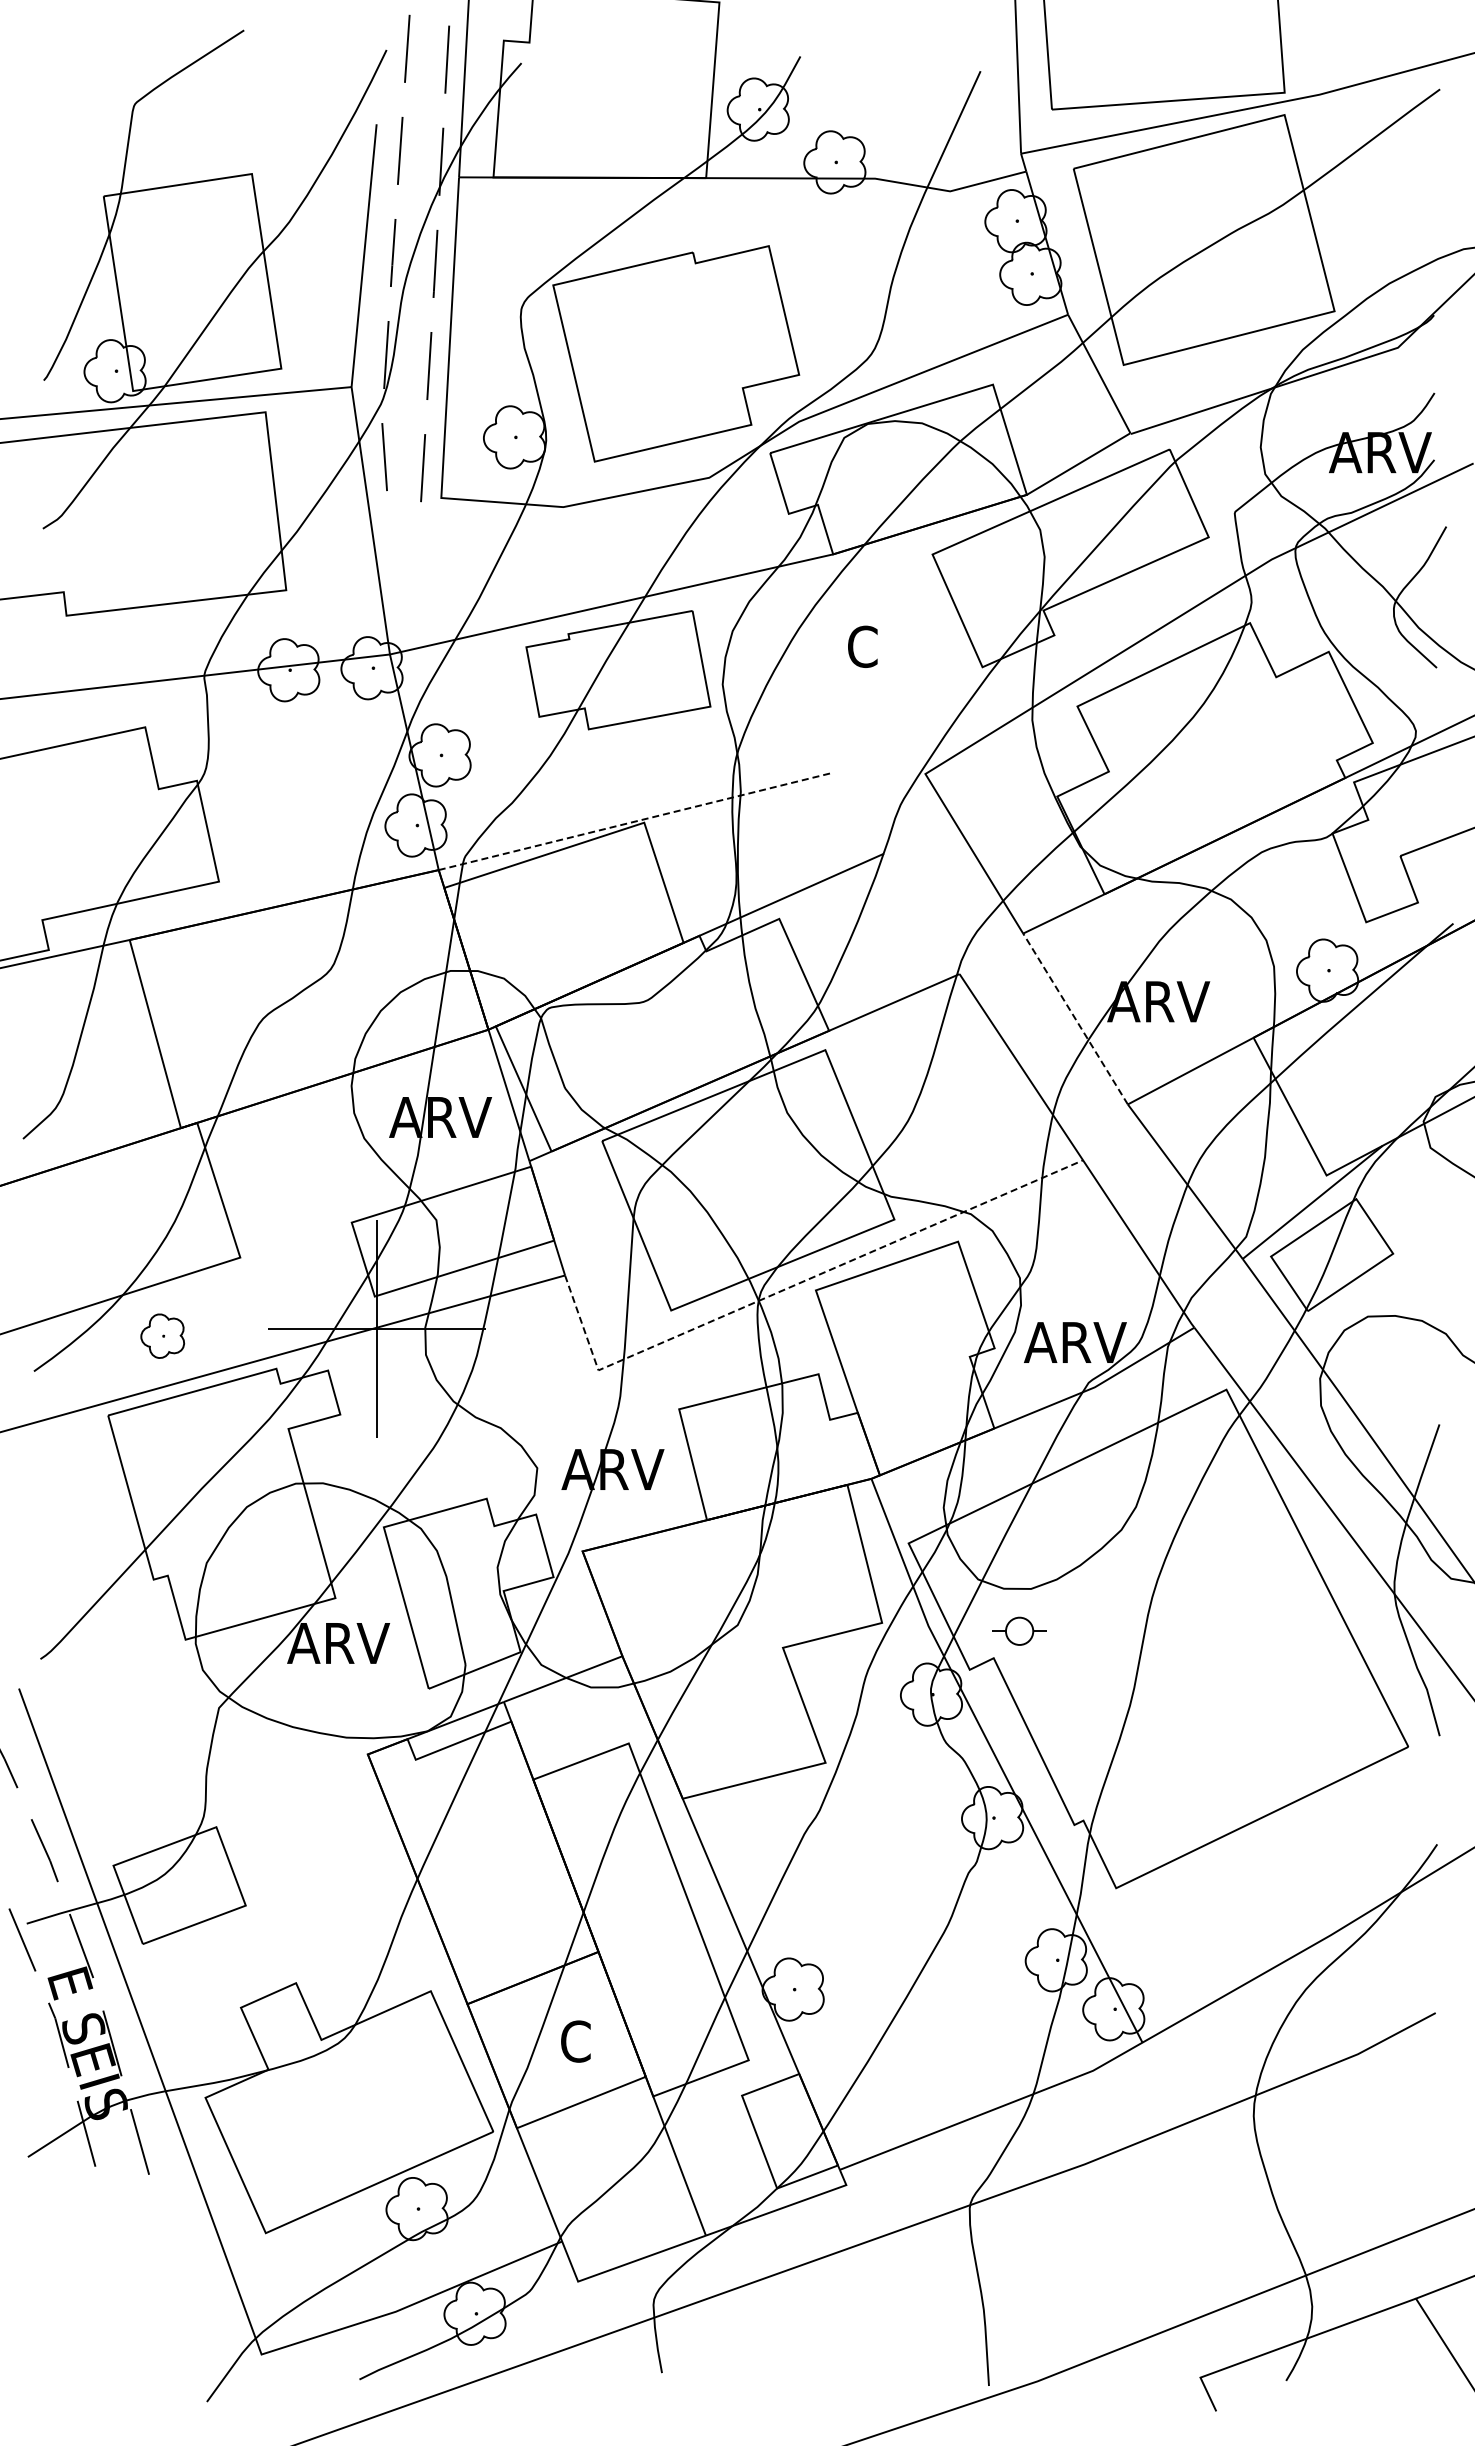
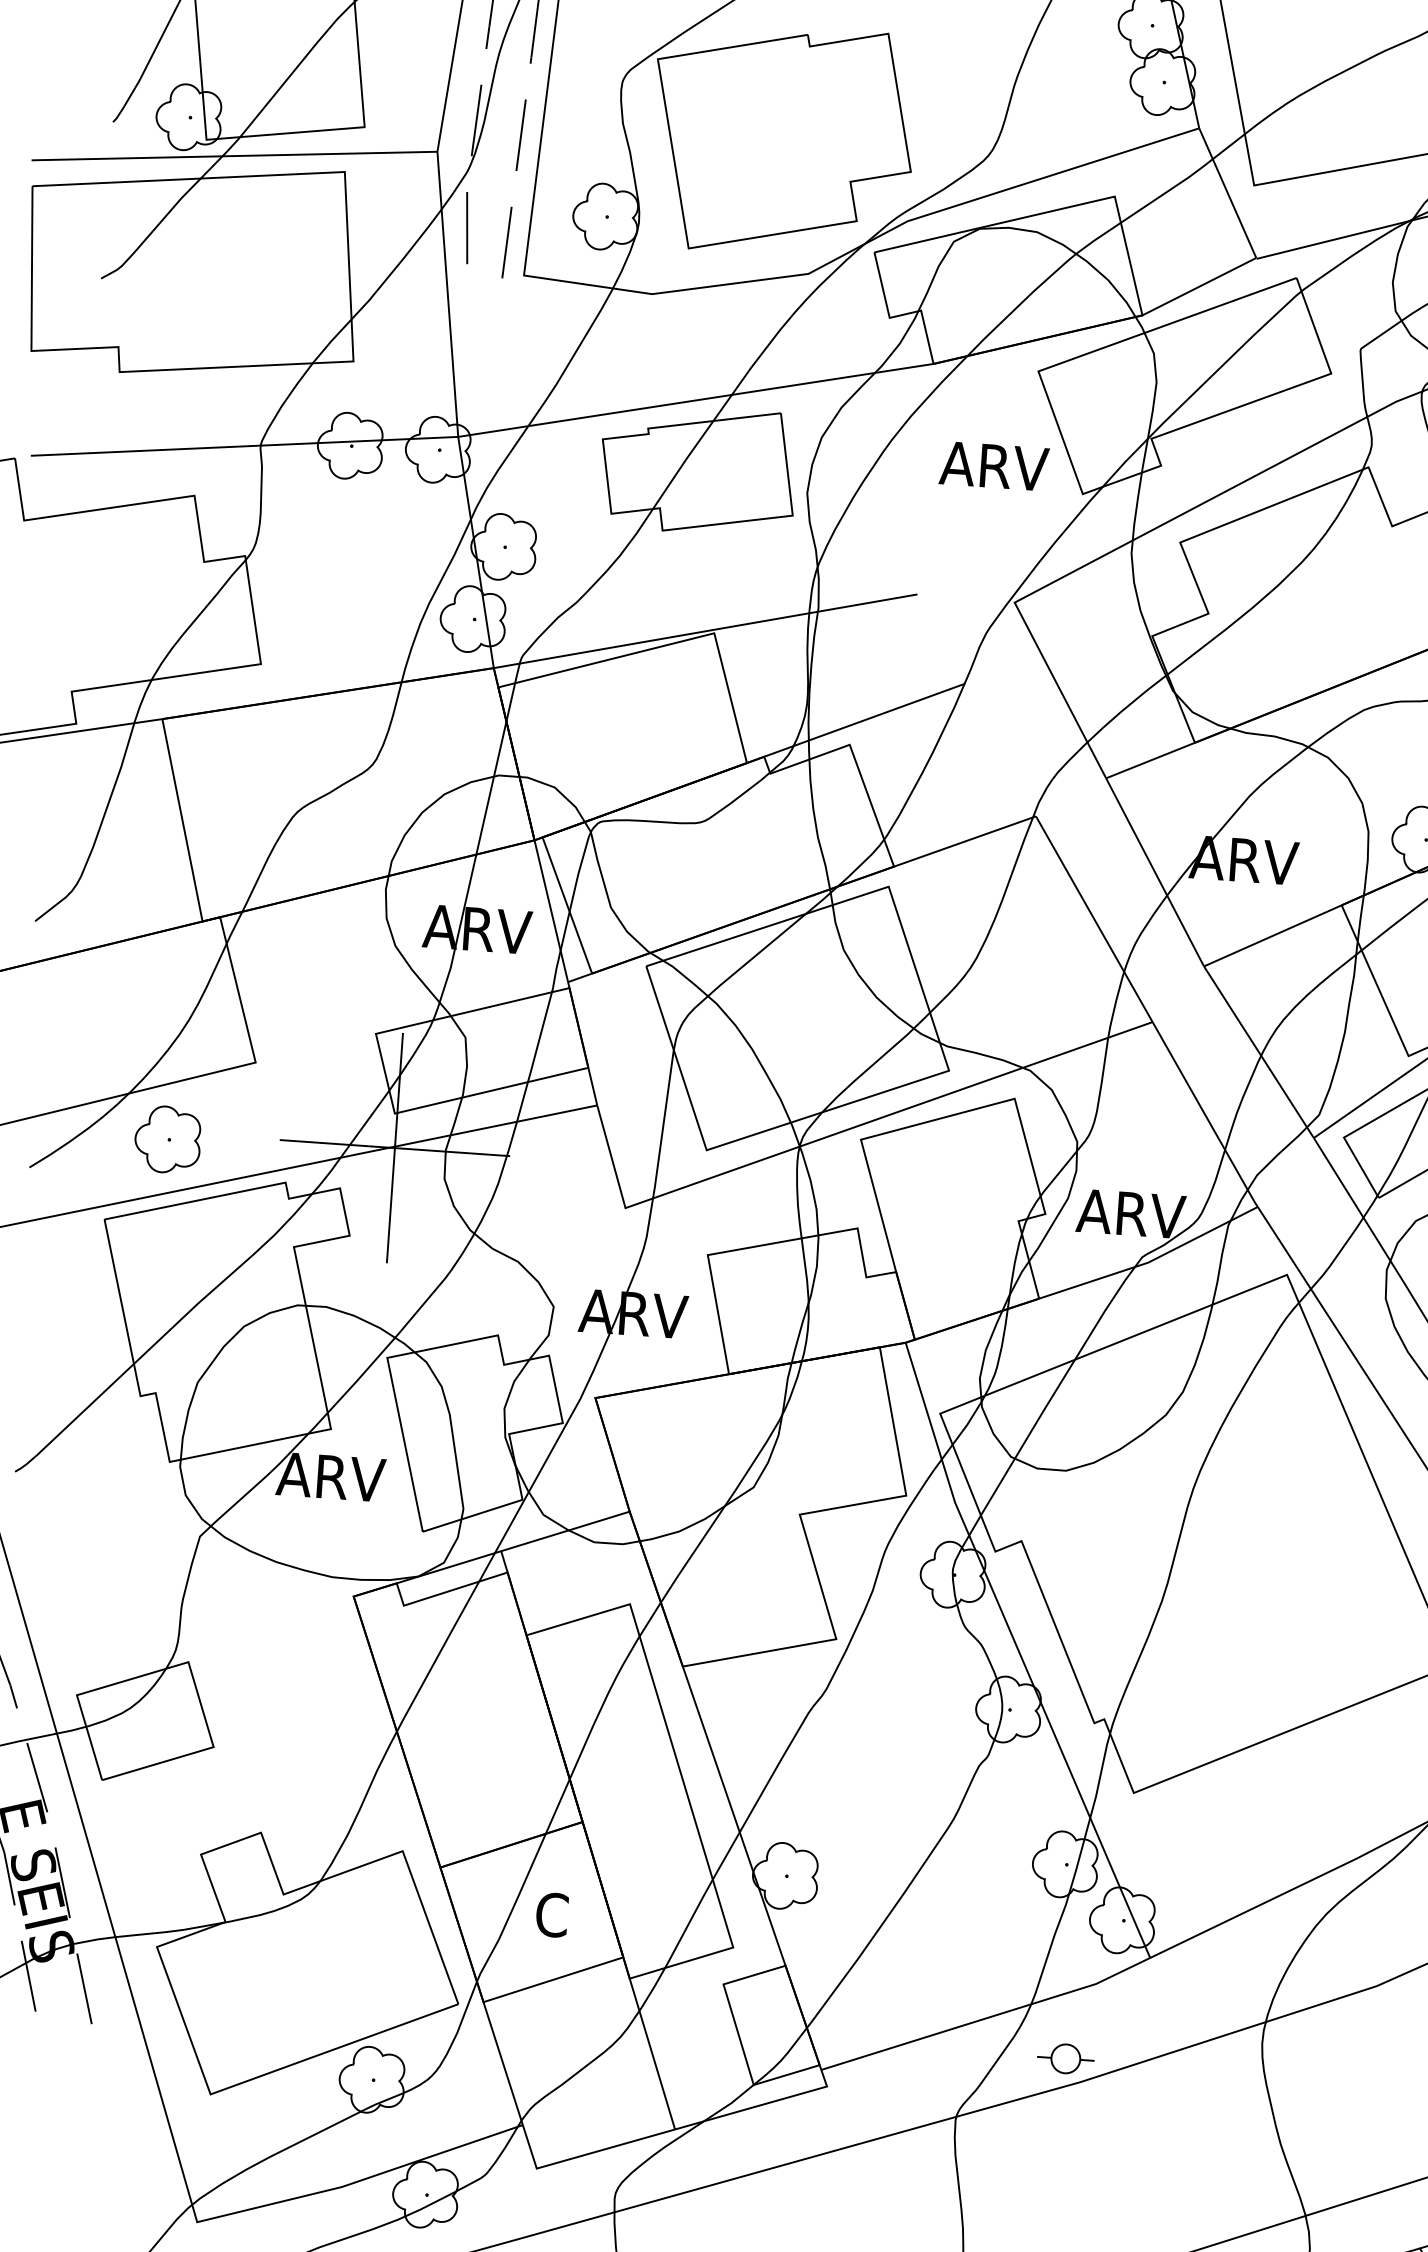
text: (896, 646) -> (993, 465), C -> ARV
line: (636, 821) -> (706, 631), dashed -> solid
line: (1075, 1018) -> (1155, 871), dashed -> solid
line: (794, 1285) -> (838, 1132), dashed -> solid
part: (162, 1336) -> (167, 1140), size x1.43
part: (1019, 1630) -> (1065, 2058), moved

